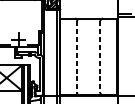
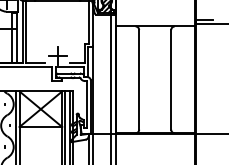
line: (77, 56) -> (139, 79), dashed -> solid
line: (100, 56) -> (171, 79), dashed -> solid

